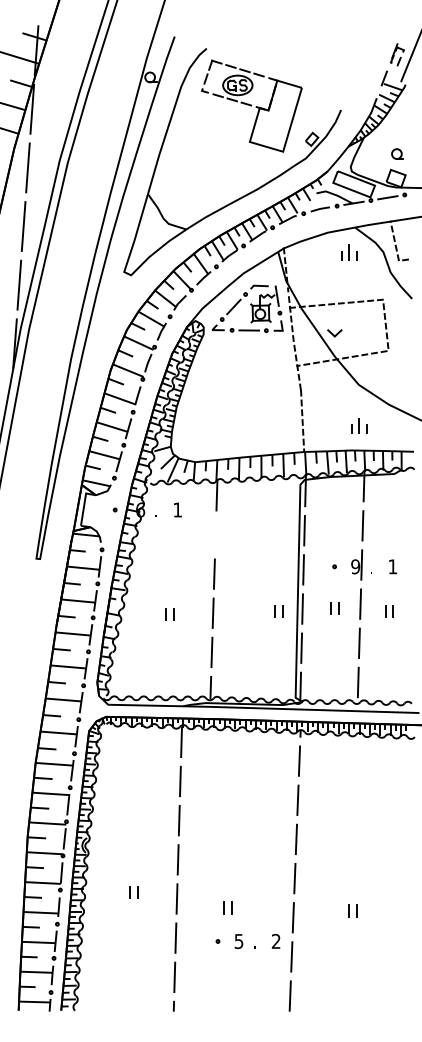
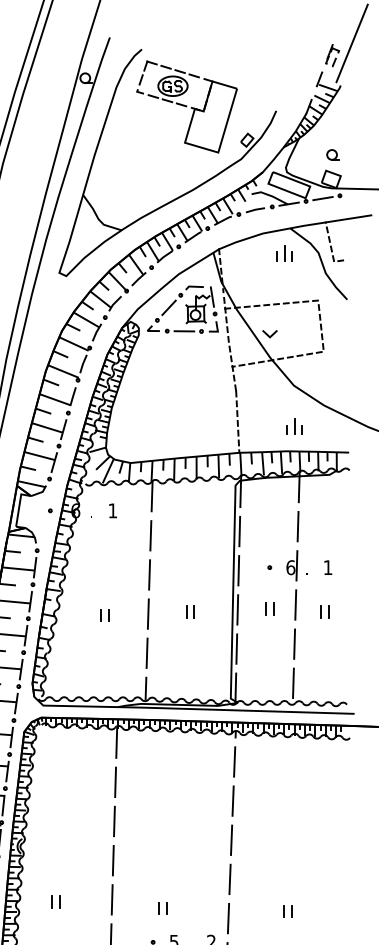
line: (215, 534) -> (150, 535), added
text: (355, 566) -> (290, 567), 9 -> 6
part: (278, 611) -> (189, 612), moved
part: (133, 892) -> (55, 902), moved

